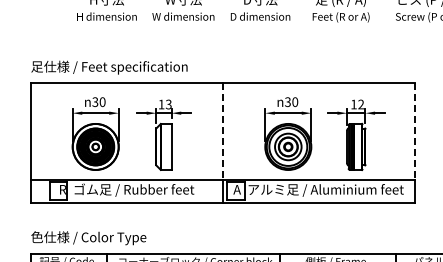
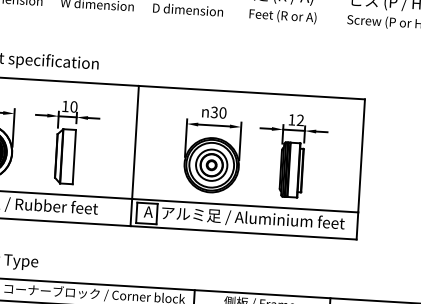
text: (168, 104) -> (73, 106), 13 -> 10
line: (222, 132) -> (135, 143), dashed -> solid
line: (414, 132) -> (361, 157), dashed -> solid

